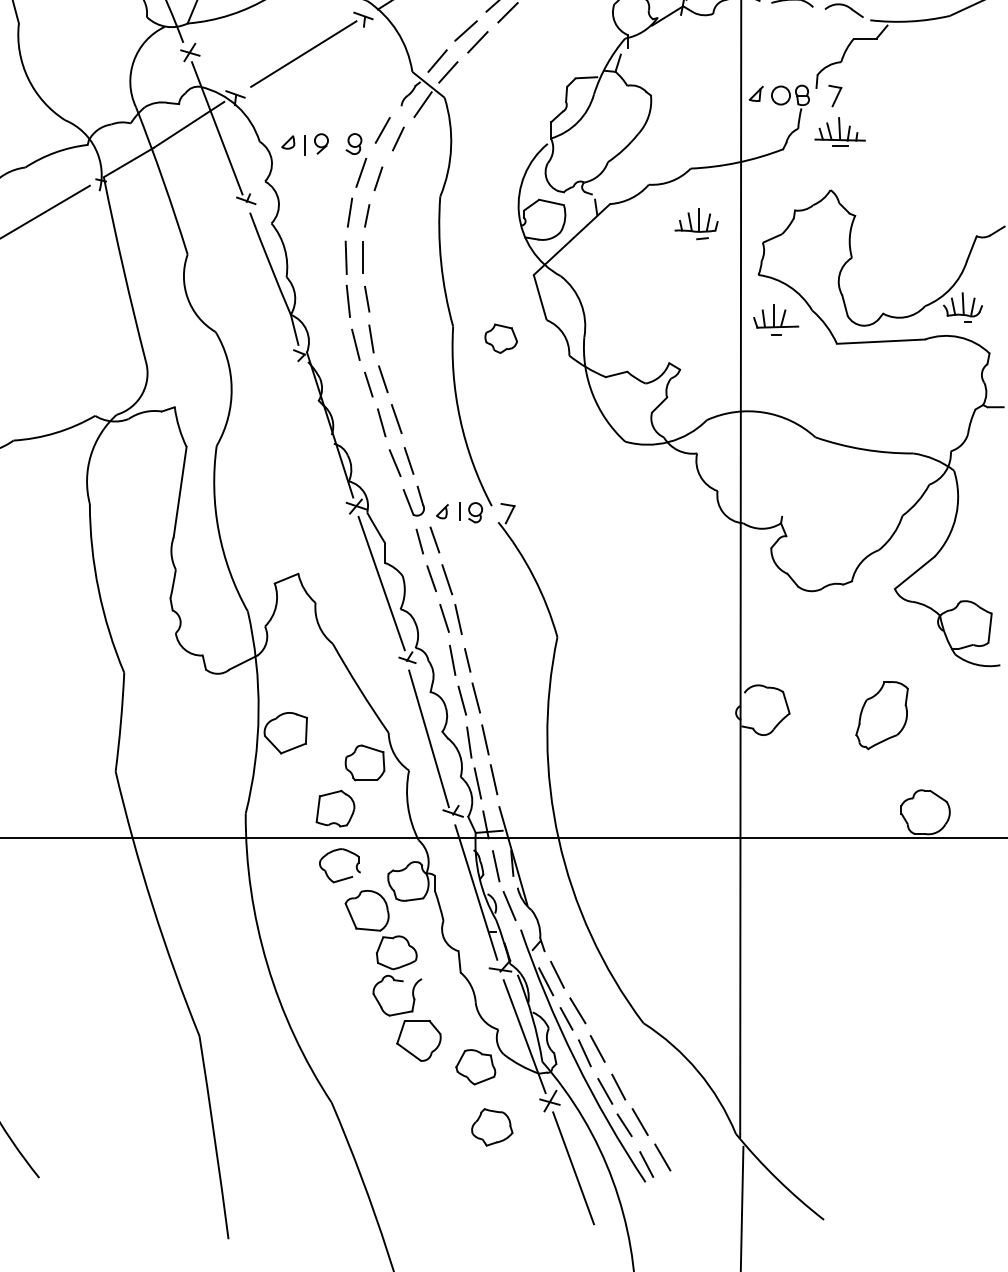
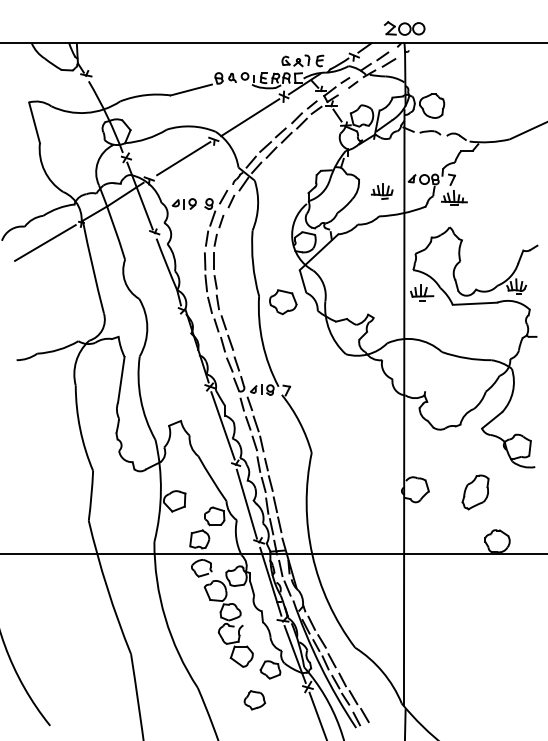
part: (695, 224) -> (381, 191), moved
part: (501, 339) -> (283, 302), size x1.67
part: (491, 1127) -> (254, 700), moved

